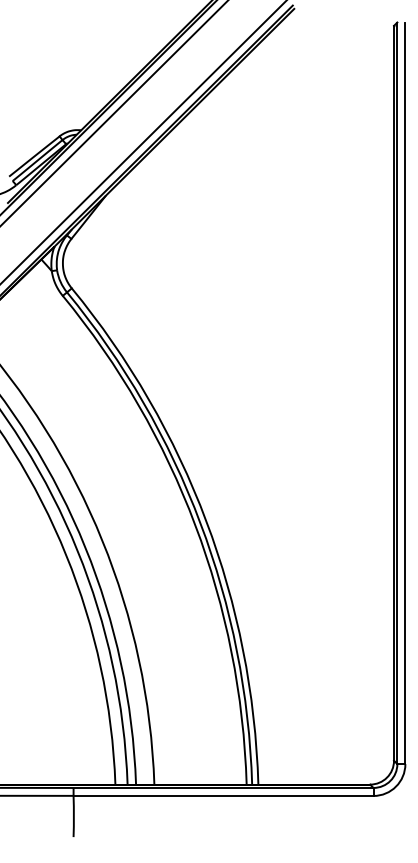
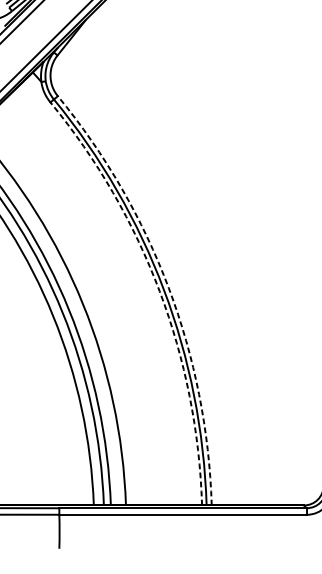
arc: (206, 521) -> (168, 288), solid -> dashed
arc: (195, 524) -> (159, 290), solid -> dashed

